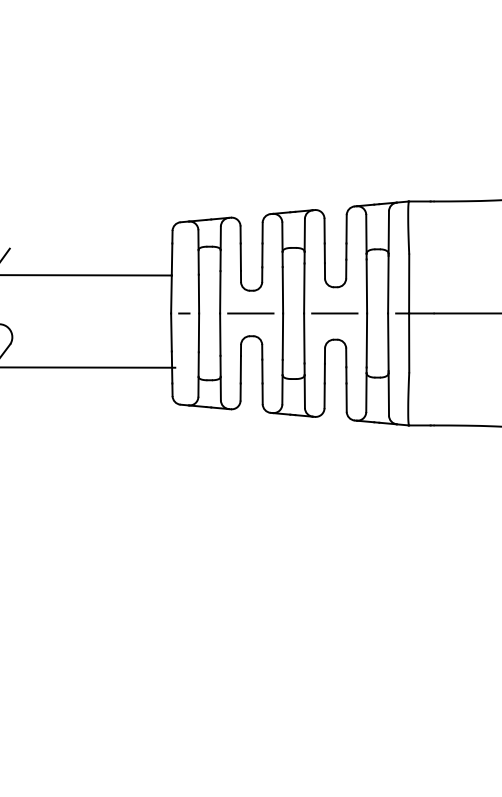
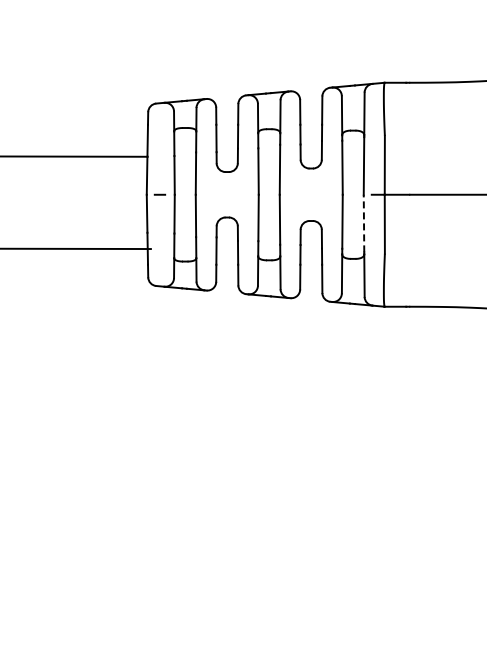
line: (250, 313) -> (226, 194), removed
line: (334, 313) -> (310, 194), removed
line: (388, 342) -> (364, 223), solid -> dashed

